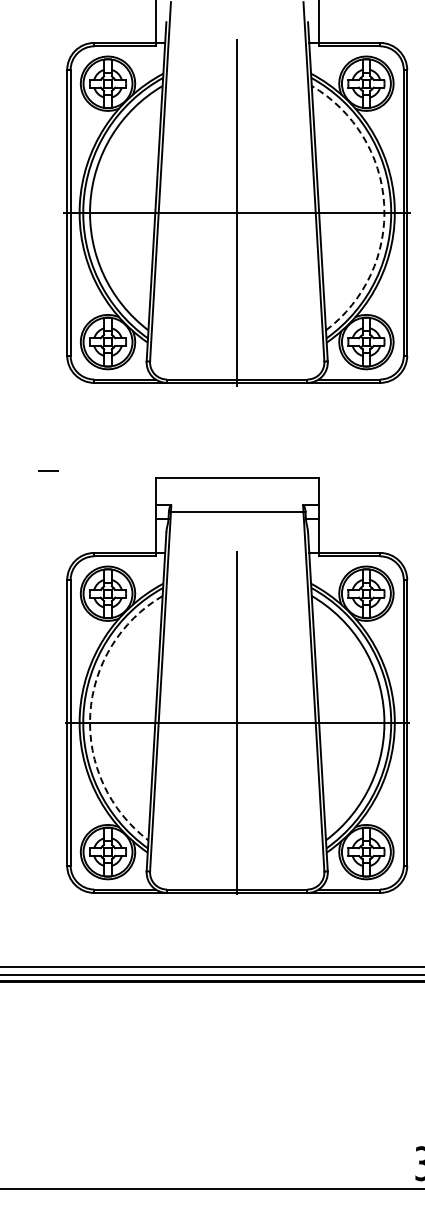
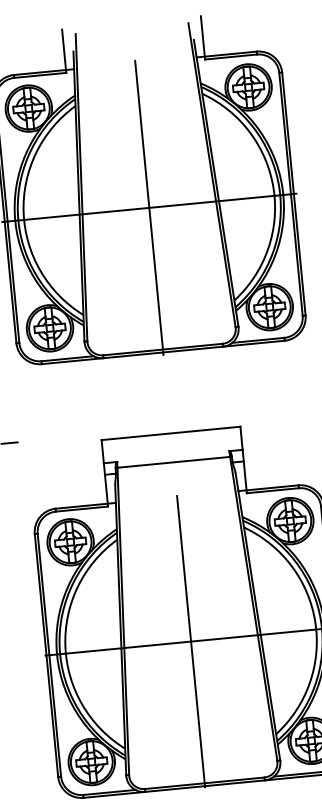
arc: (384, 204) -> (273, 188), dashed -> solid
arc: (90, 714) -> (65, 646), dashed -> solid

